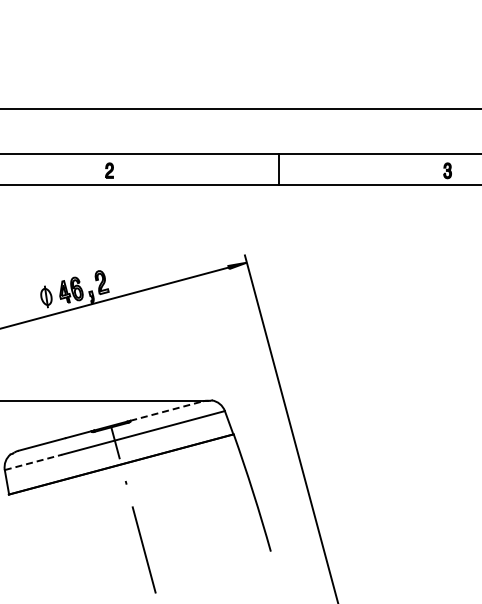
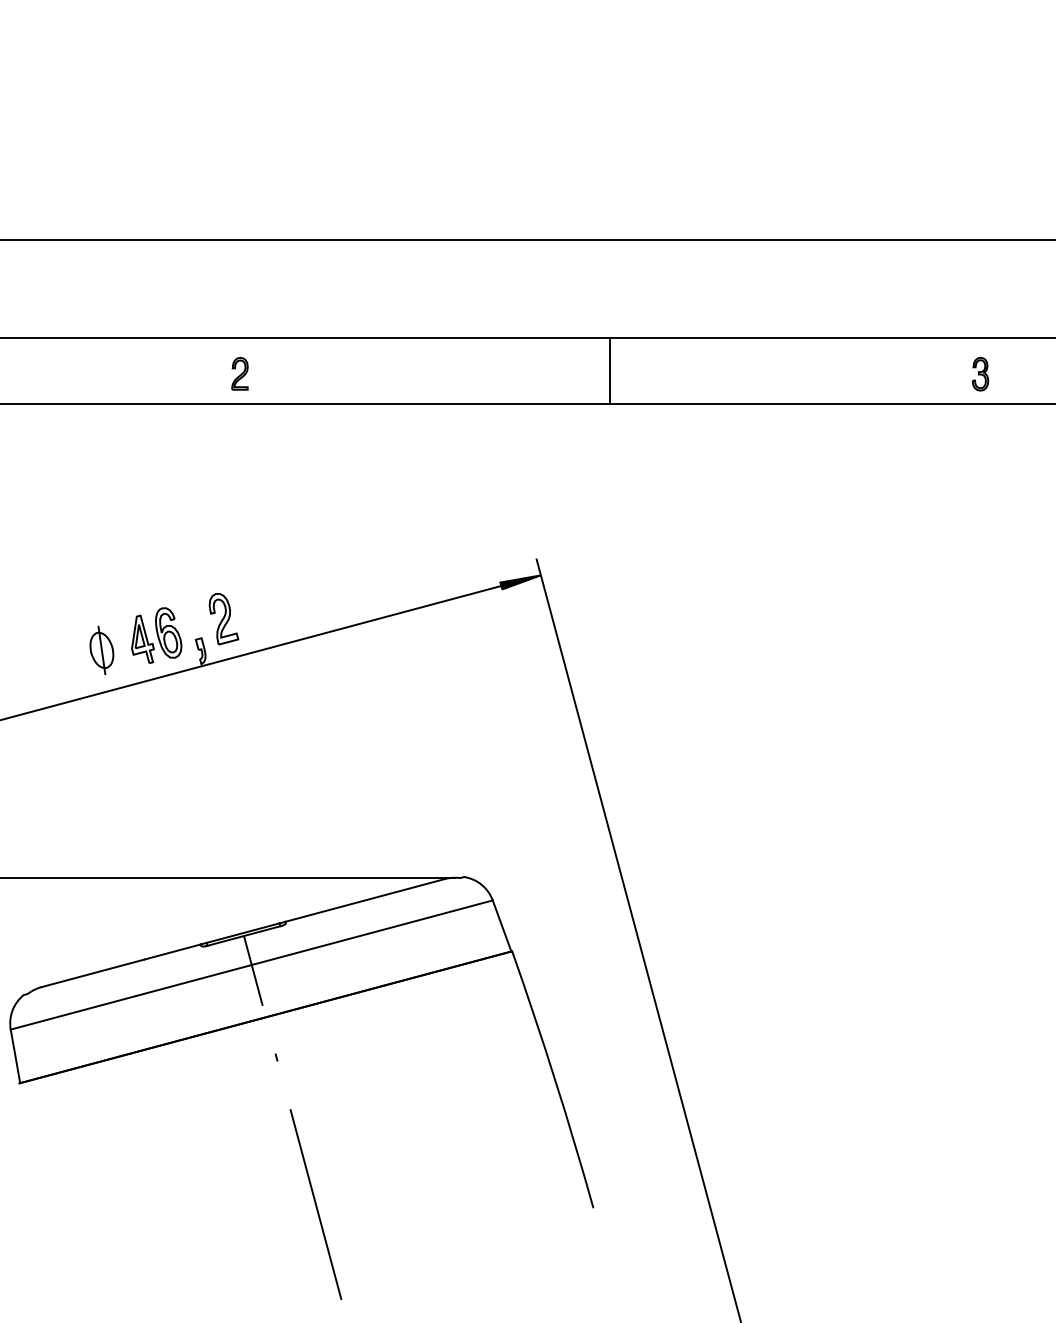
line: (166, 411) -> (364, 901), dashed -> solid
line: (33, 462) -> (73, 1013), dashed -> solid

